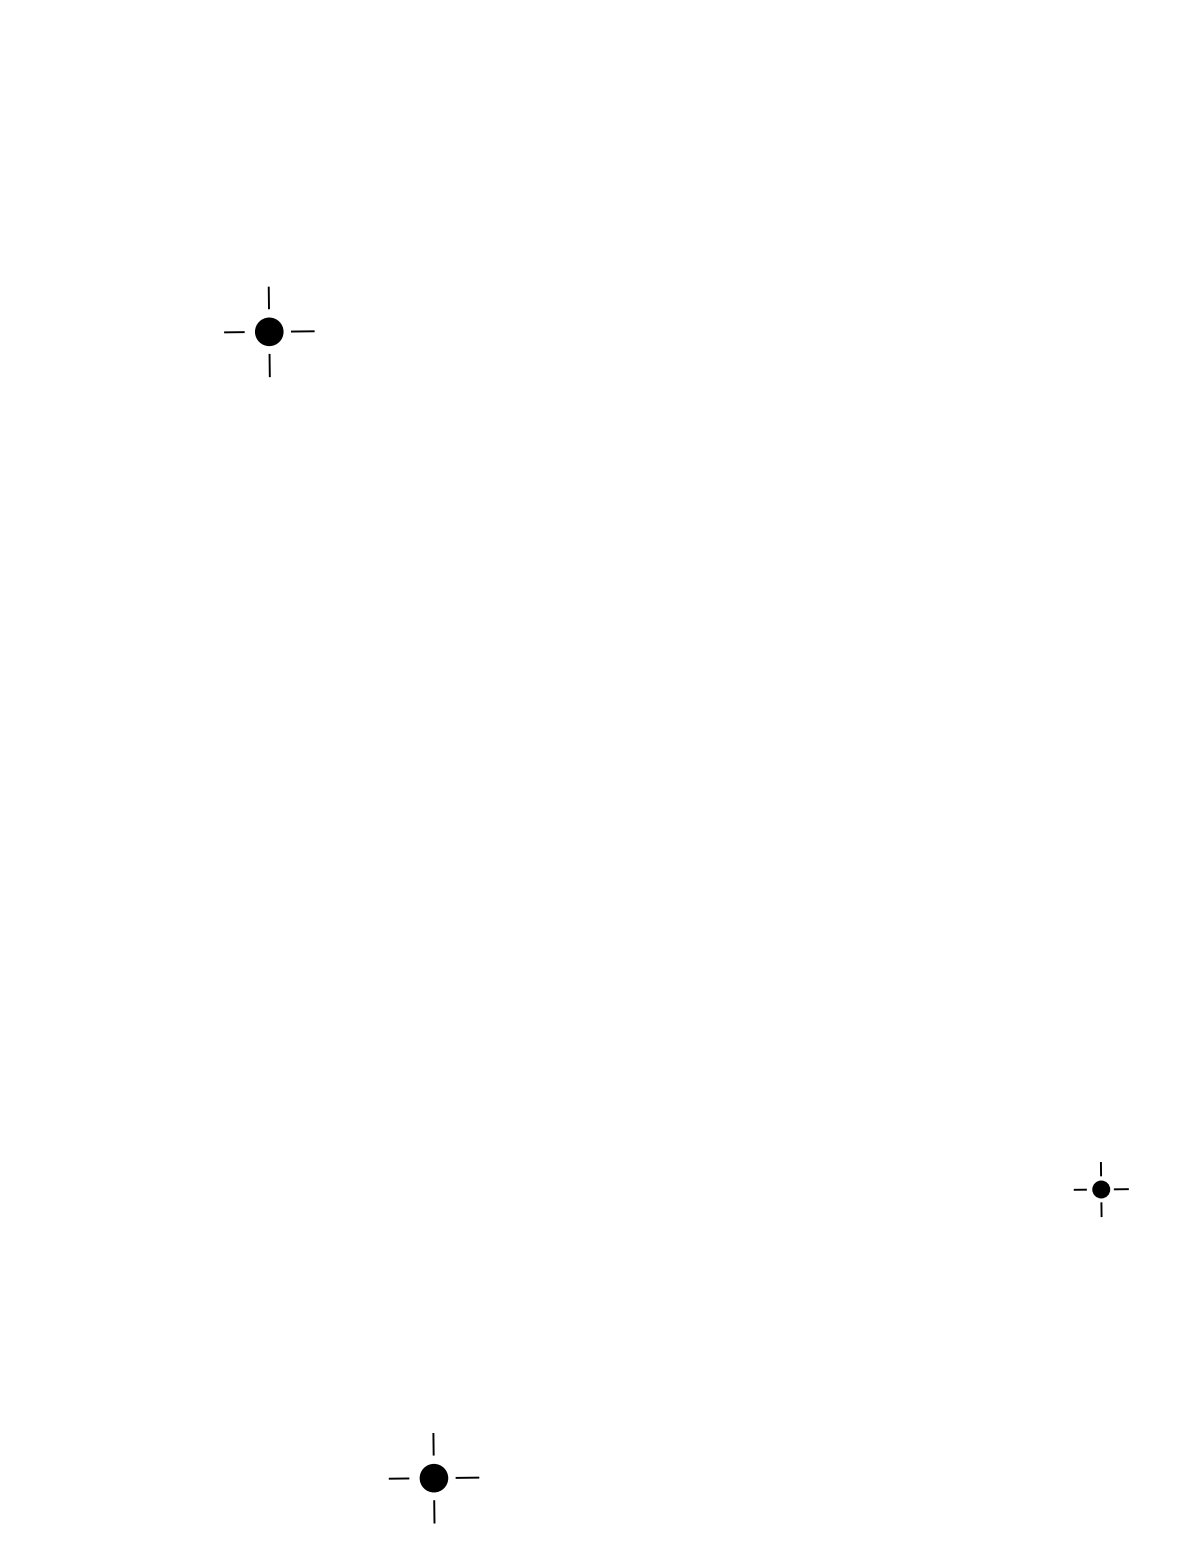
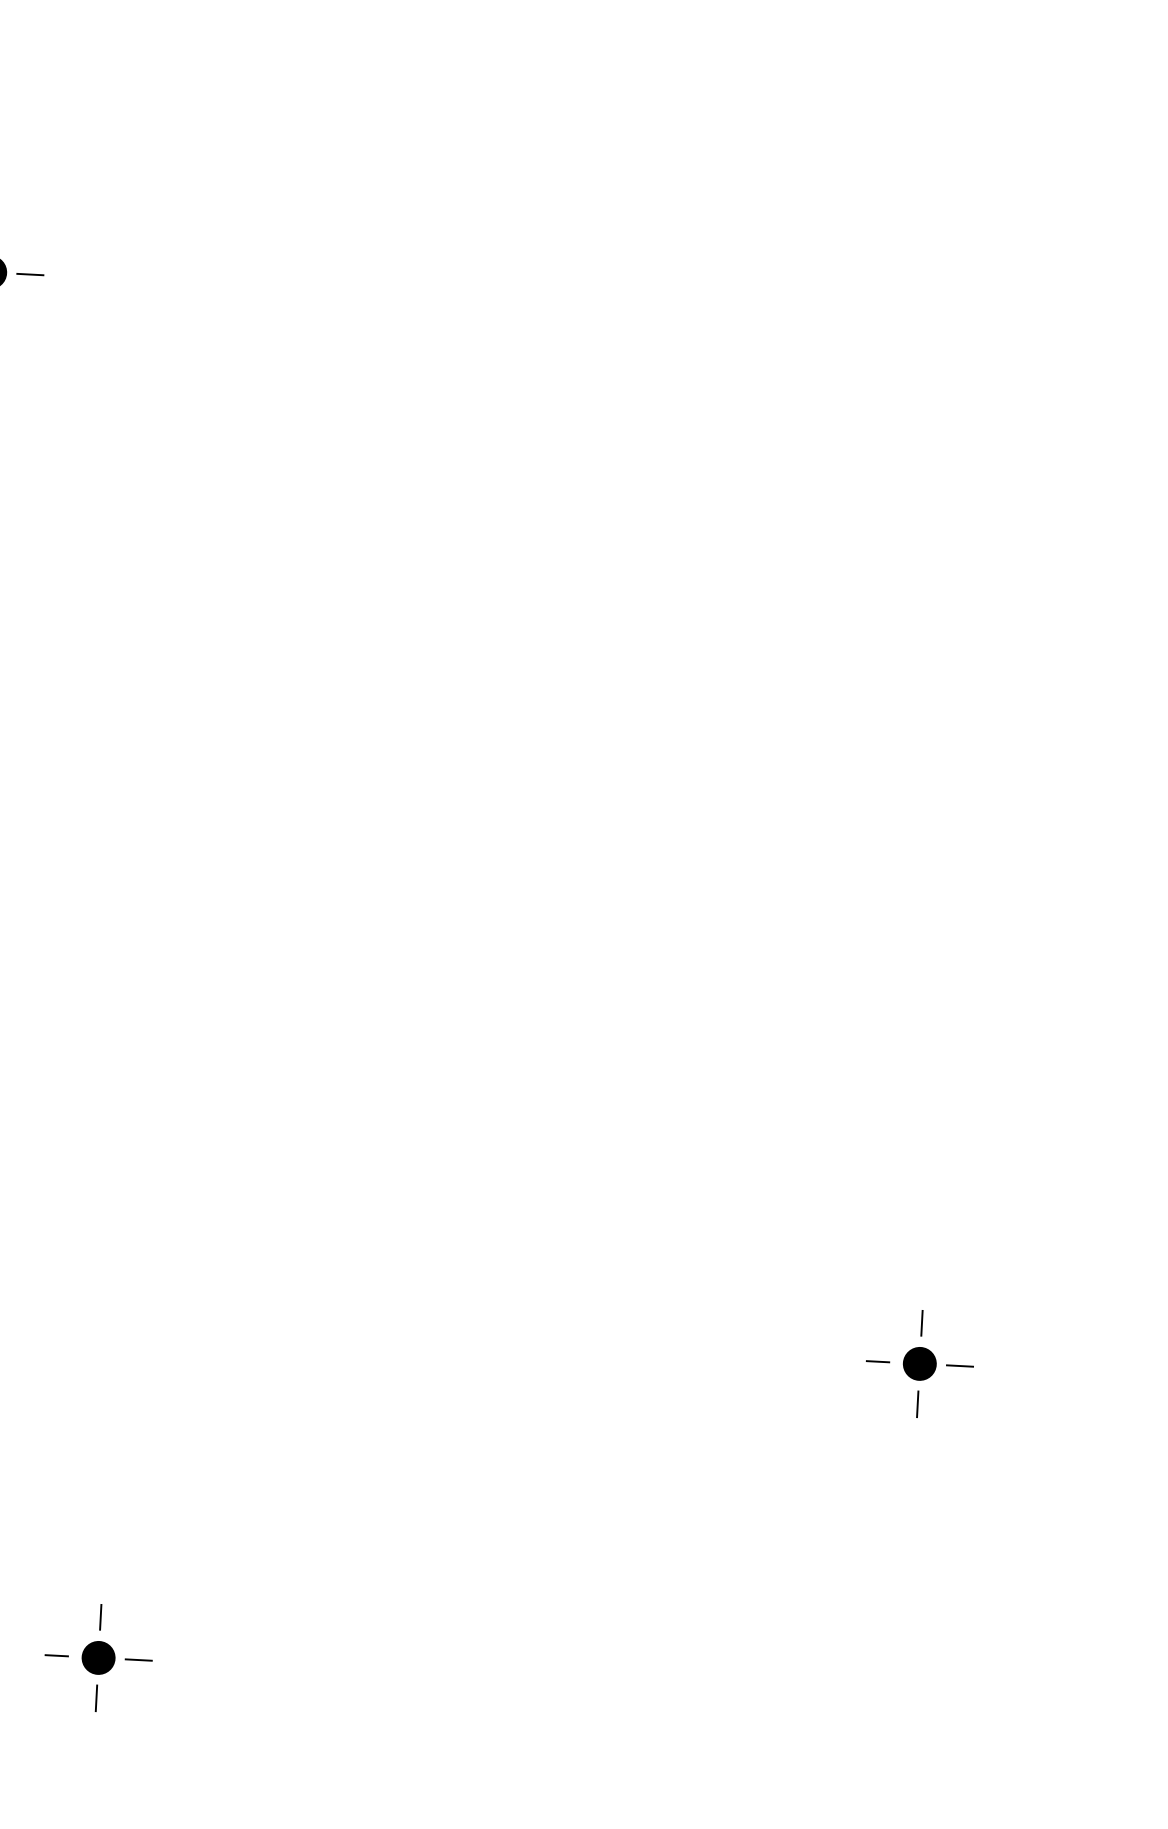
part: (1101, 1189) -> (920, 1363), size x1.67

